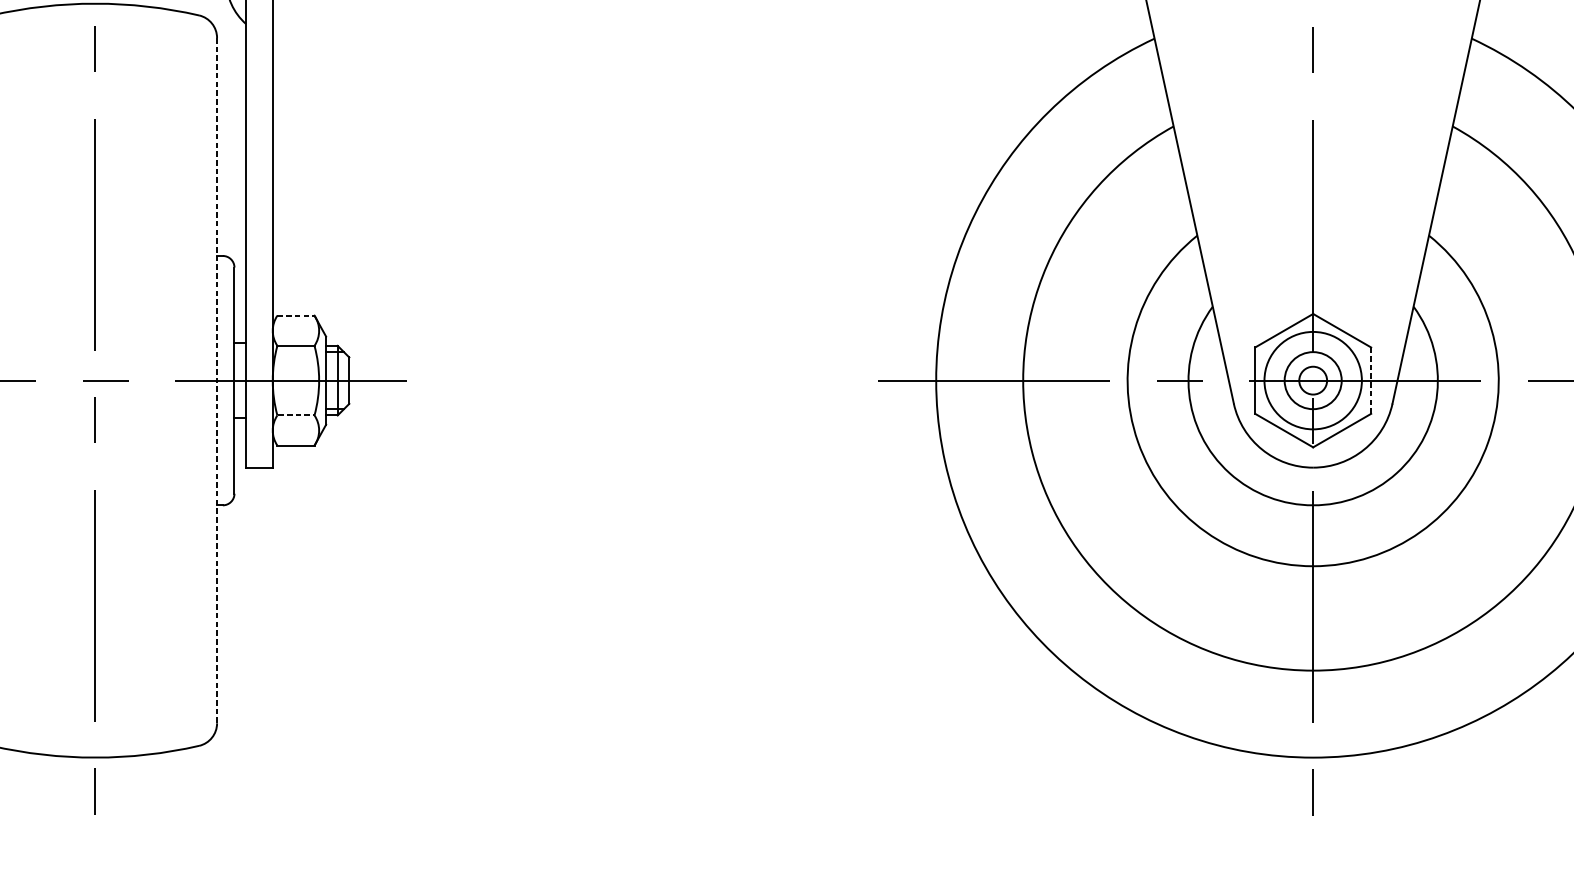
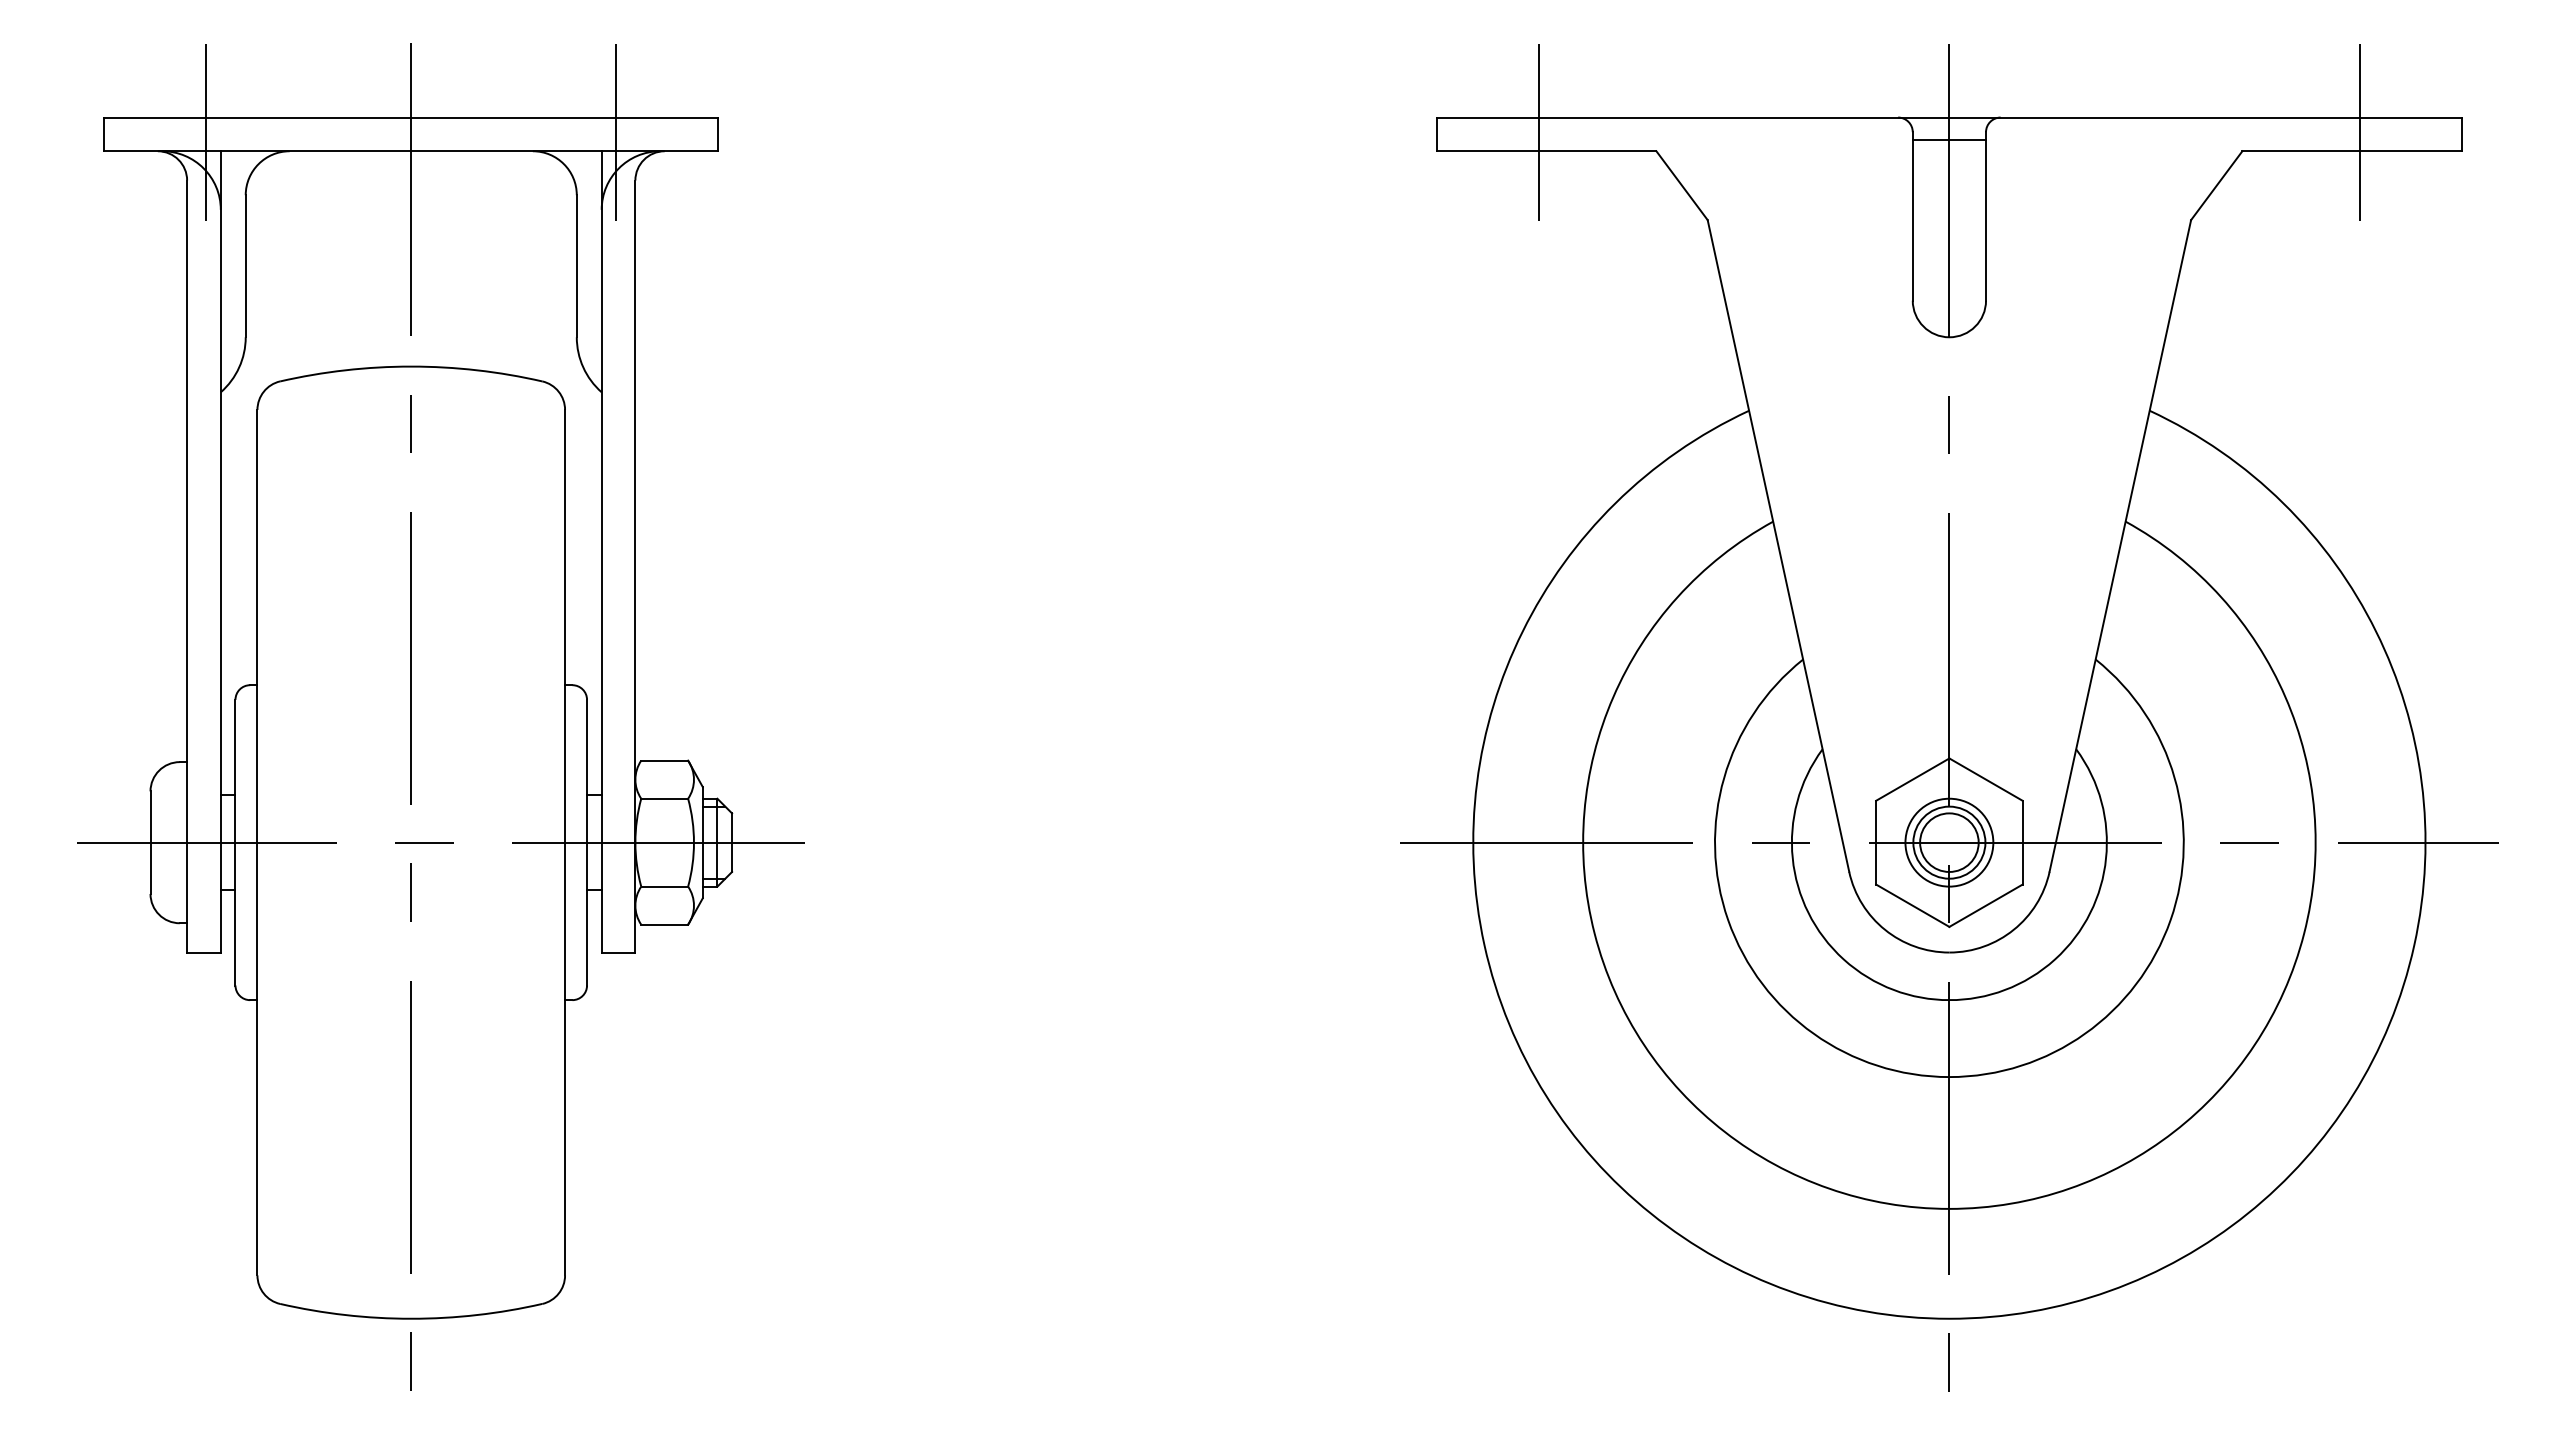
line: (296, 315) -> (665, 760), dashed -> solid
line: (217, 380) -> (565, 842), dashed -> solid
circle: (1313, 380) -> (1949, 842), size x0.71
circle: (1313, 380) -> (1949, 842), size x1.67
line: (1371, 380) -> (2022, 842), dashed -> solid
line: (296, 415) -> (665, 886), dashed -> solid

